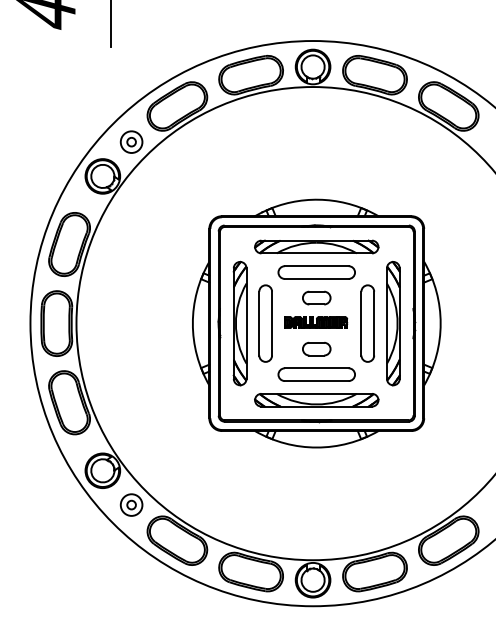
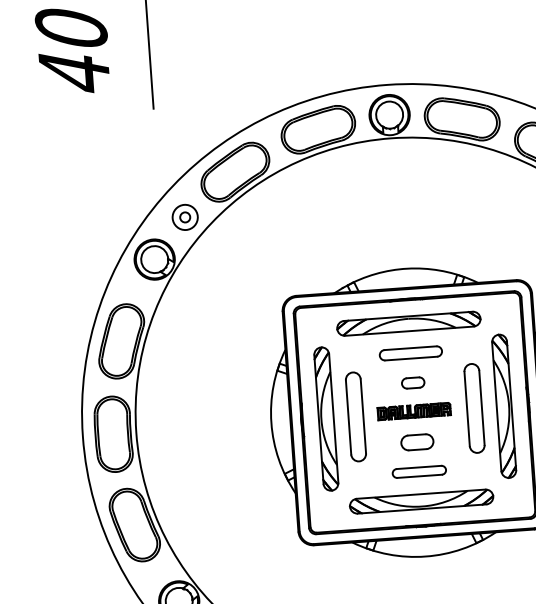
part: (316, 272) -> (410, 353), size x0.7
part: (316, 297) -> (412, 382), size x0.7
part: (316, 374) -> (419, 471), size x0.6

